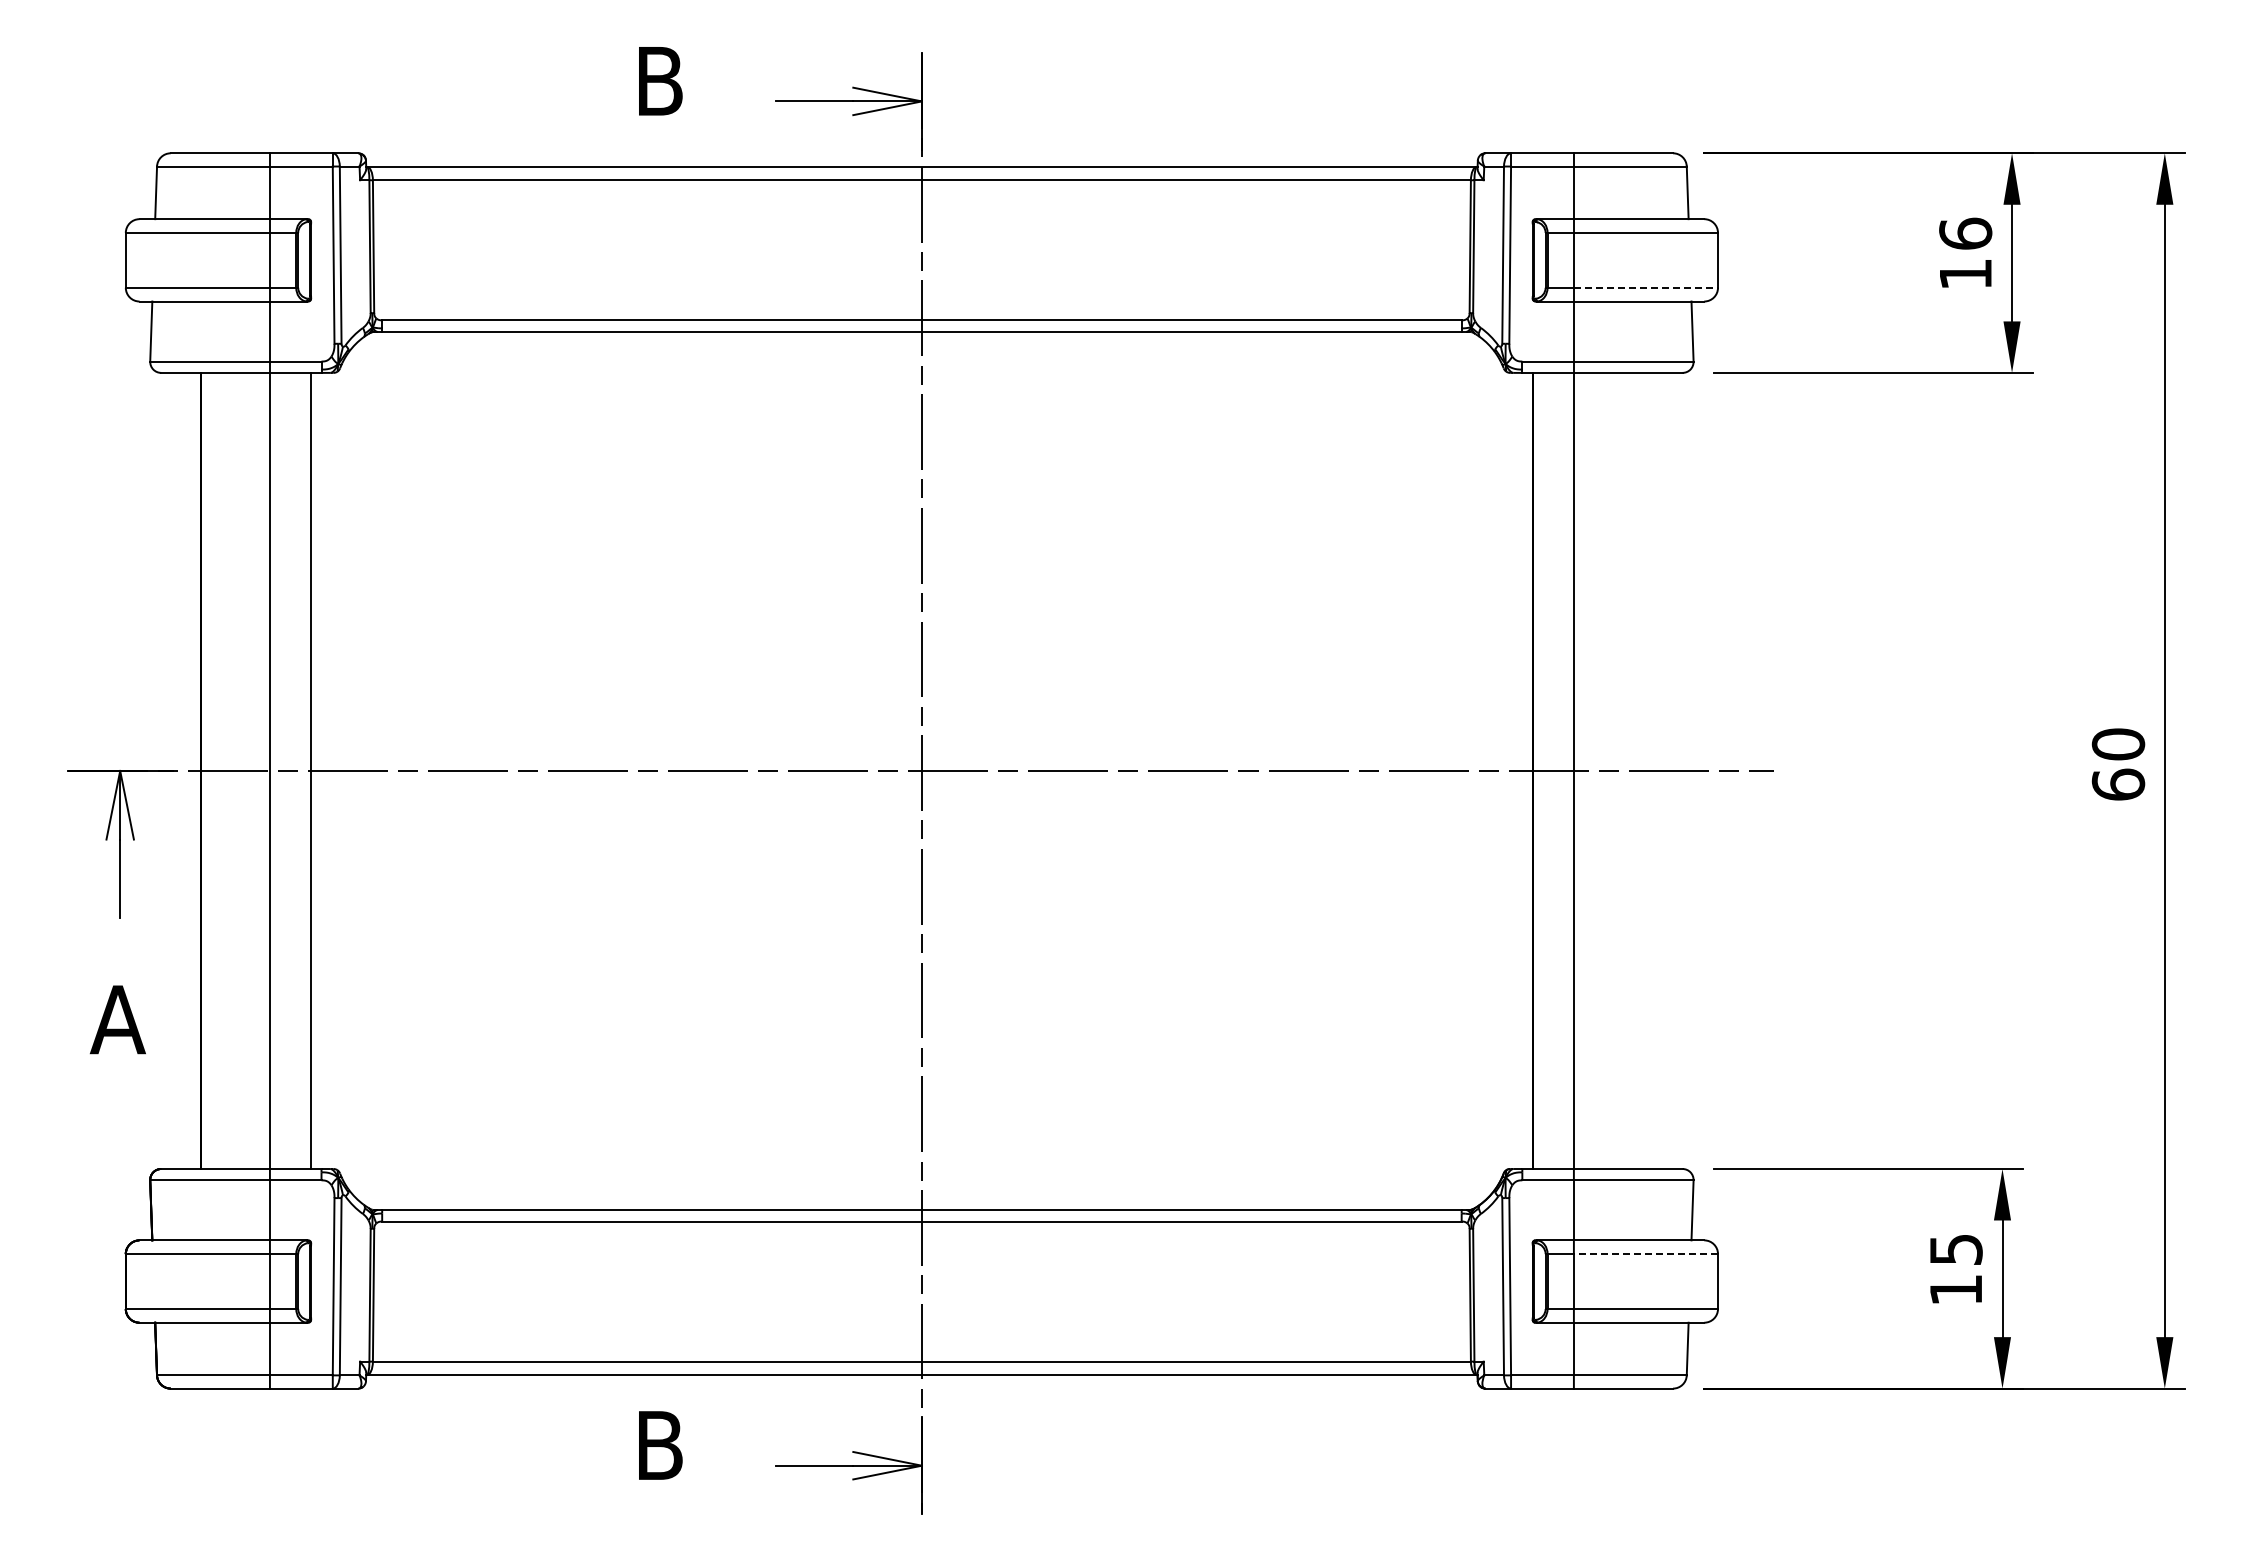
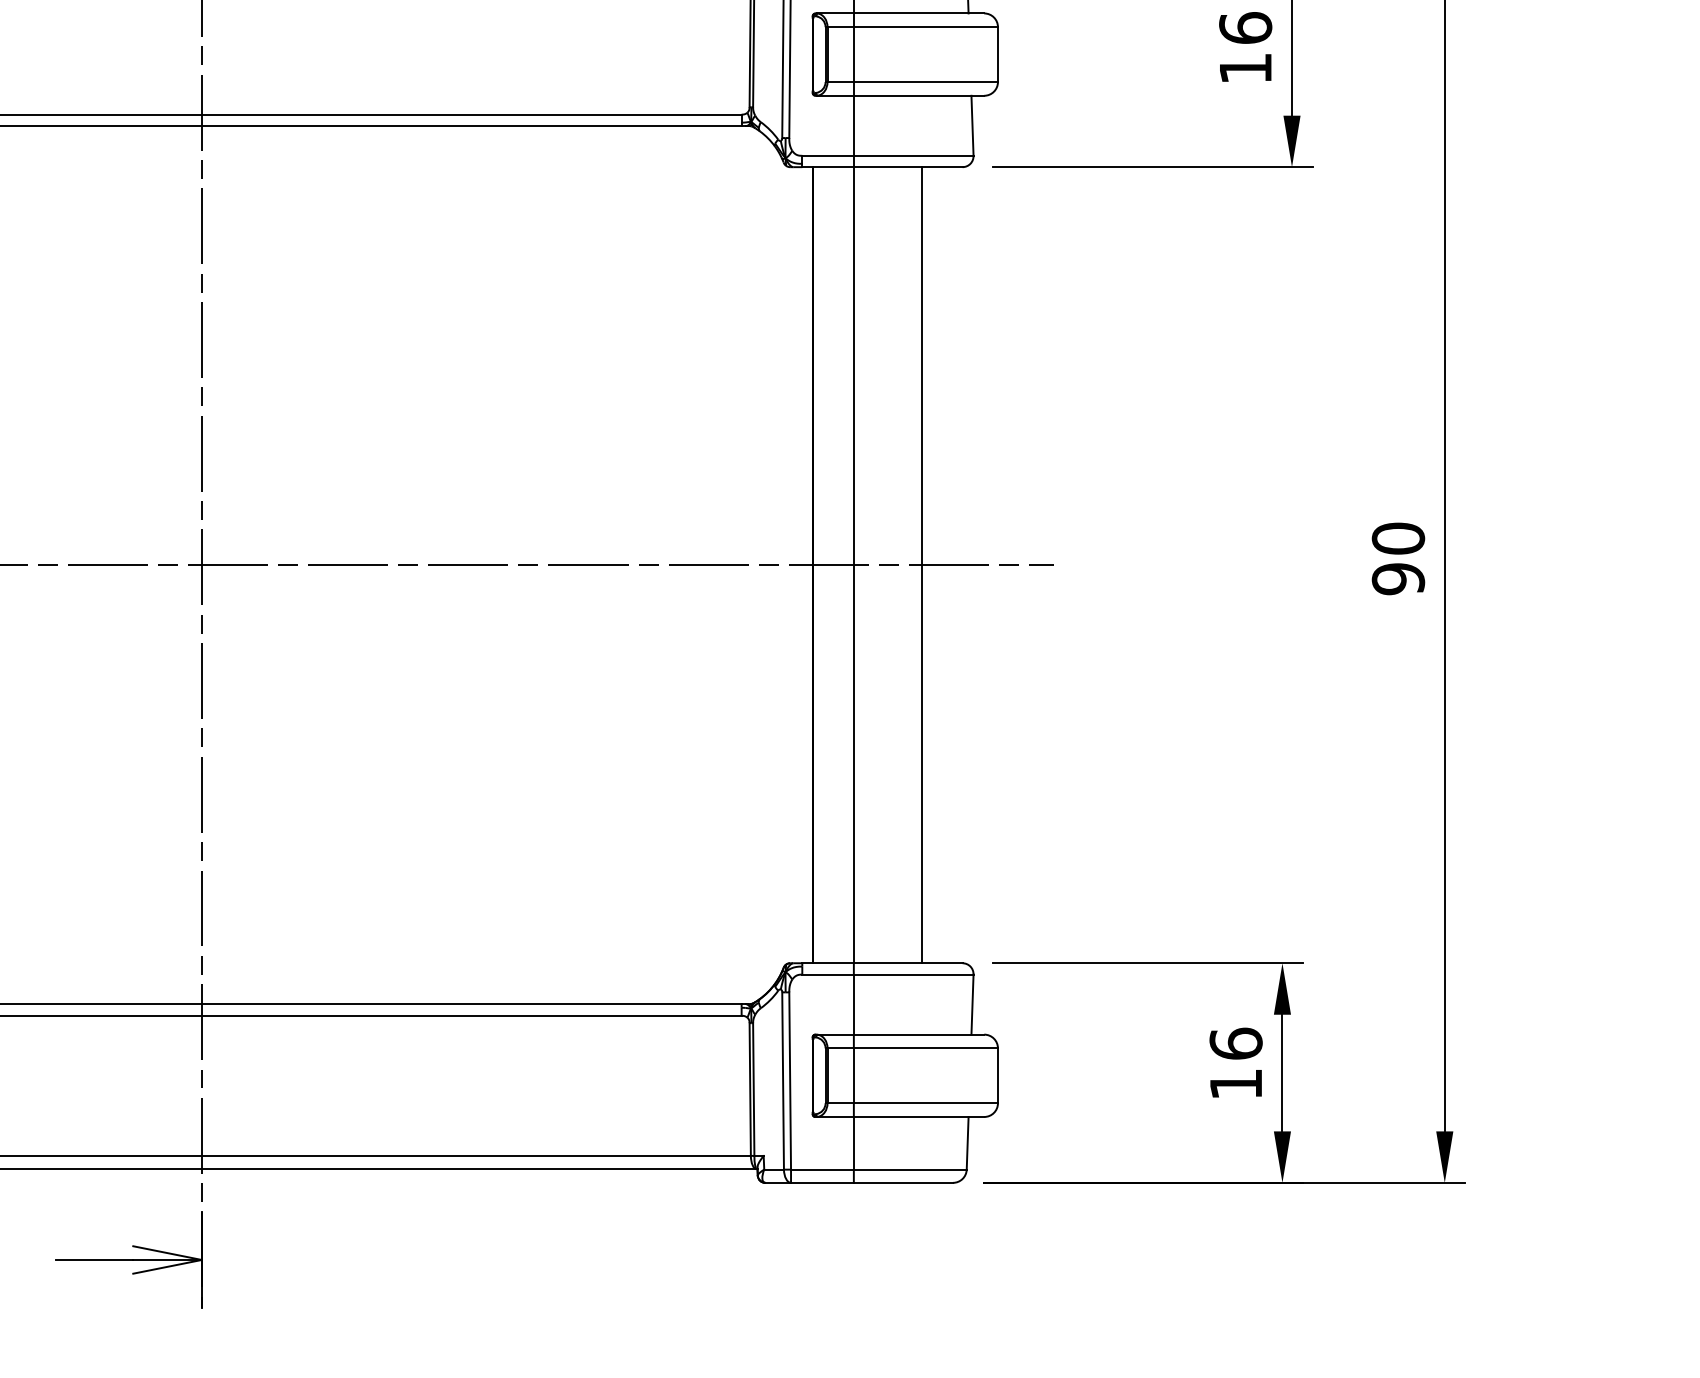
line: (1646, 287) -> (926, 81), dashed -> solid
line: (1642, 770) -> (922, 564), added
text: (2118, 784) -> (1398, 578), 60 -> 90
text: (1955, 1249) -> (1235, 1043), 15 -> 16
line: (1645, 1254) -> (925, 1048), dashed -> solid

